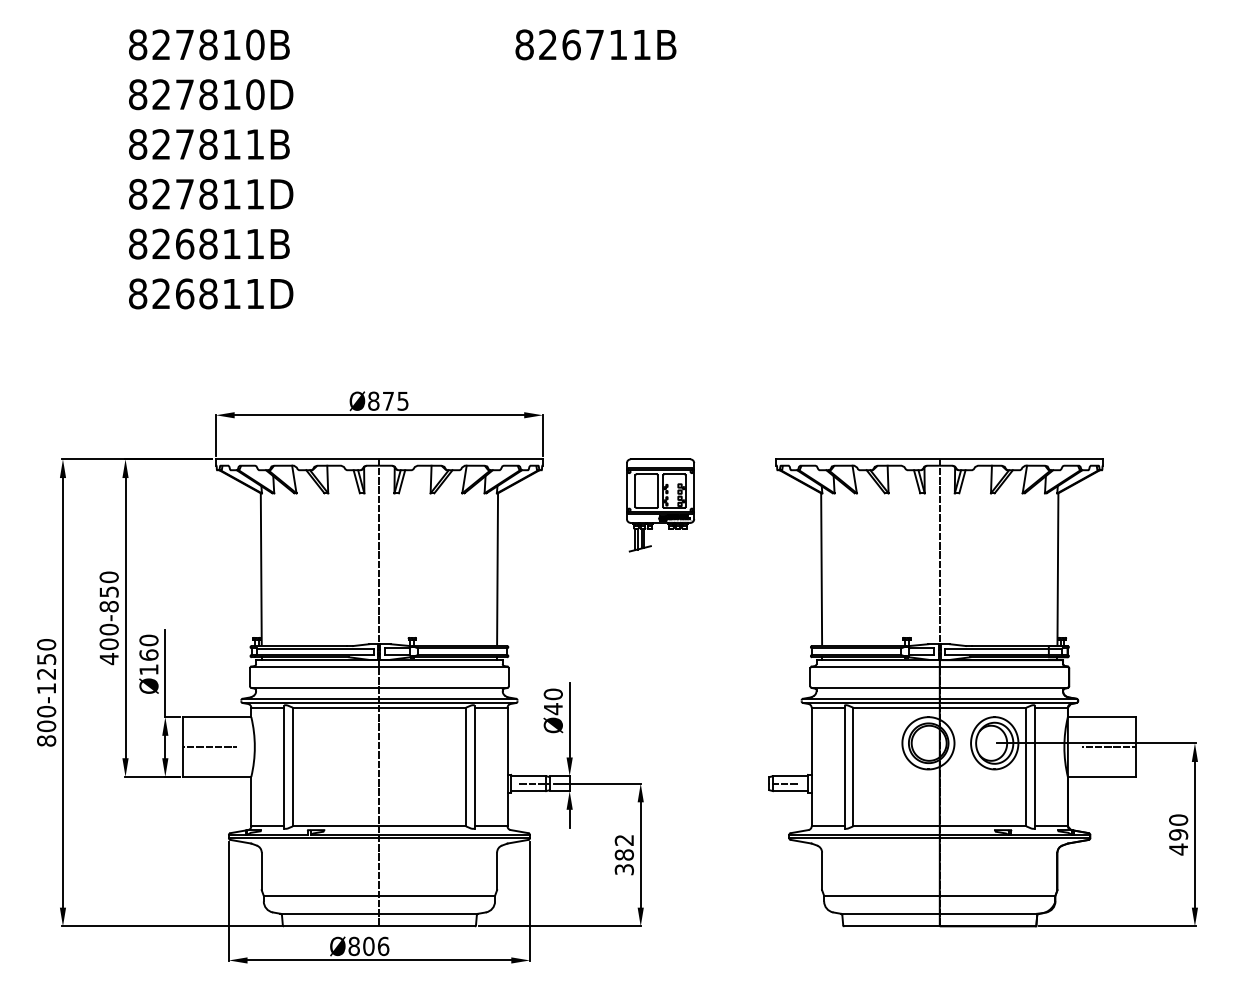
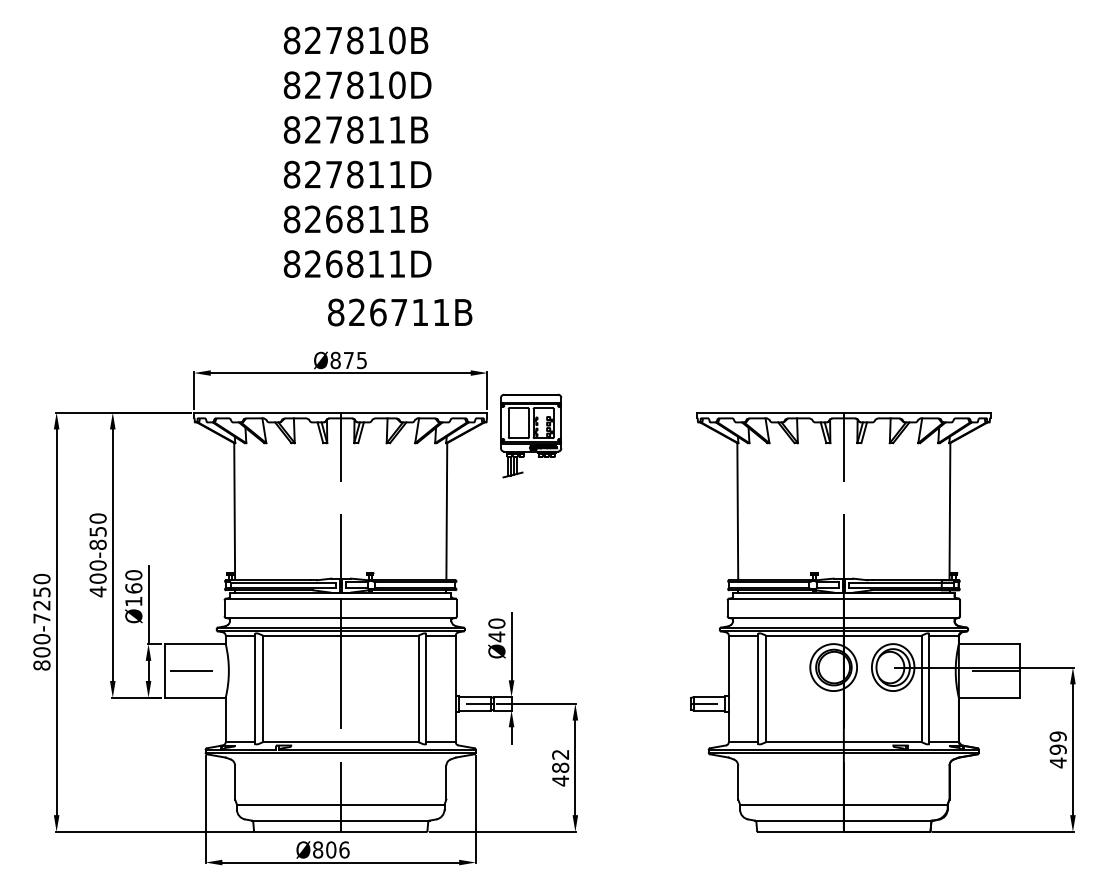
text: (596, 44) -> (400, 312), moved
text: (210, 168) -> (357, 151), moved
part: (660, 504) -> (531, 435), moved
text: (46, 688) -> (41, 618), 800-1250 -> 800-7250
text: (1178, 820) -> (1058, 736), 490 -> 499
text: (624, 869) -> (560, 780), 382 -> 482

